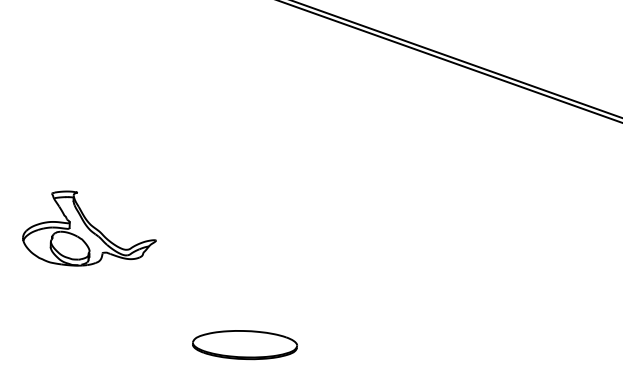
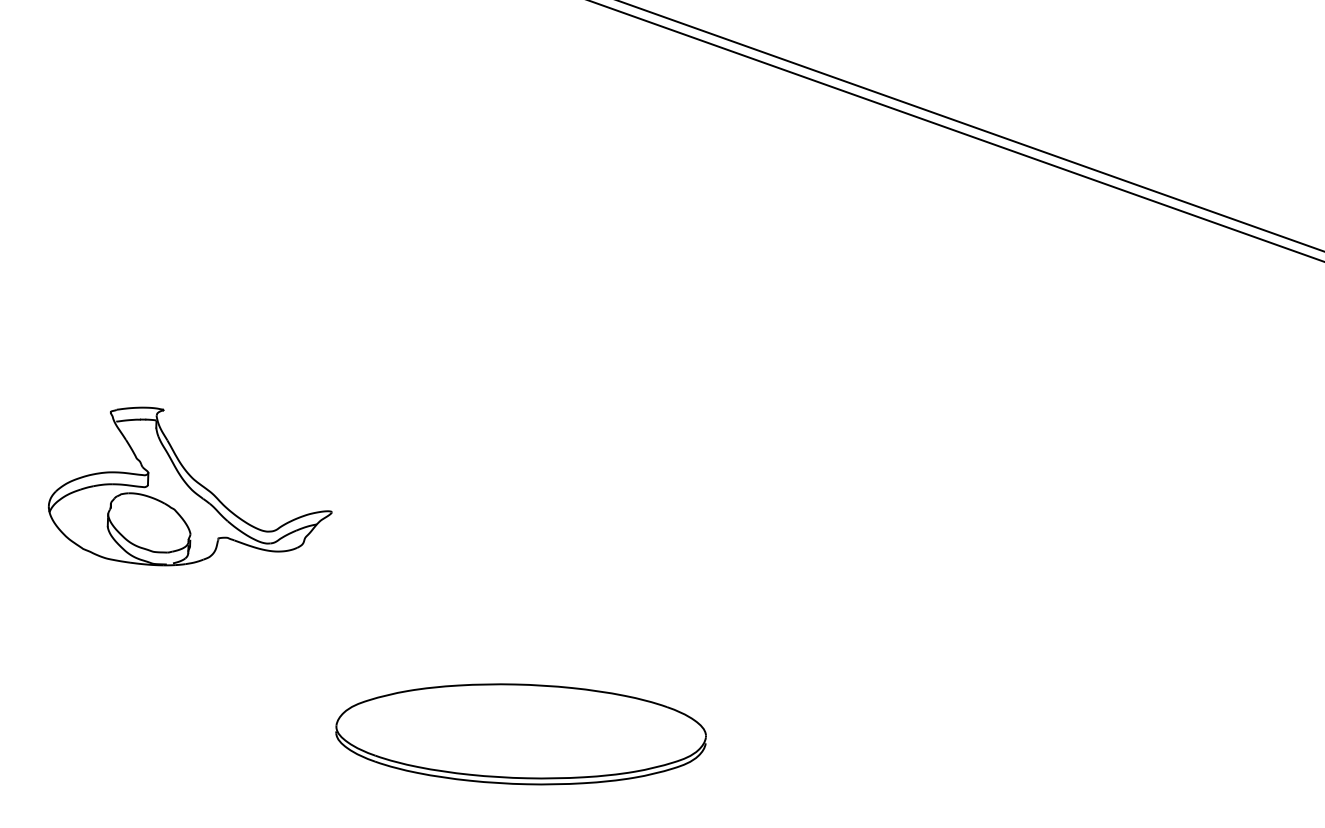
part: (244, 344) -> (519, 733), size x1.67

